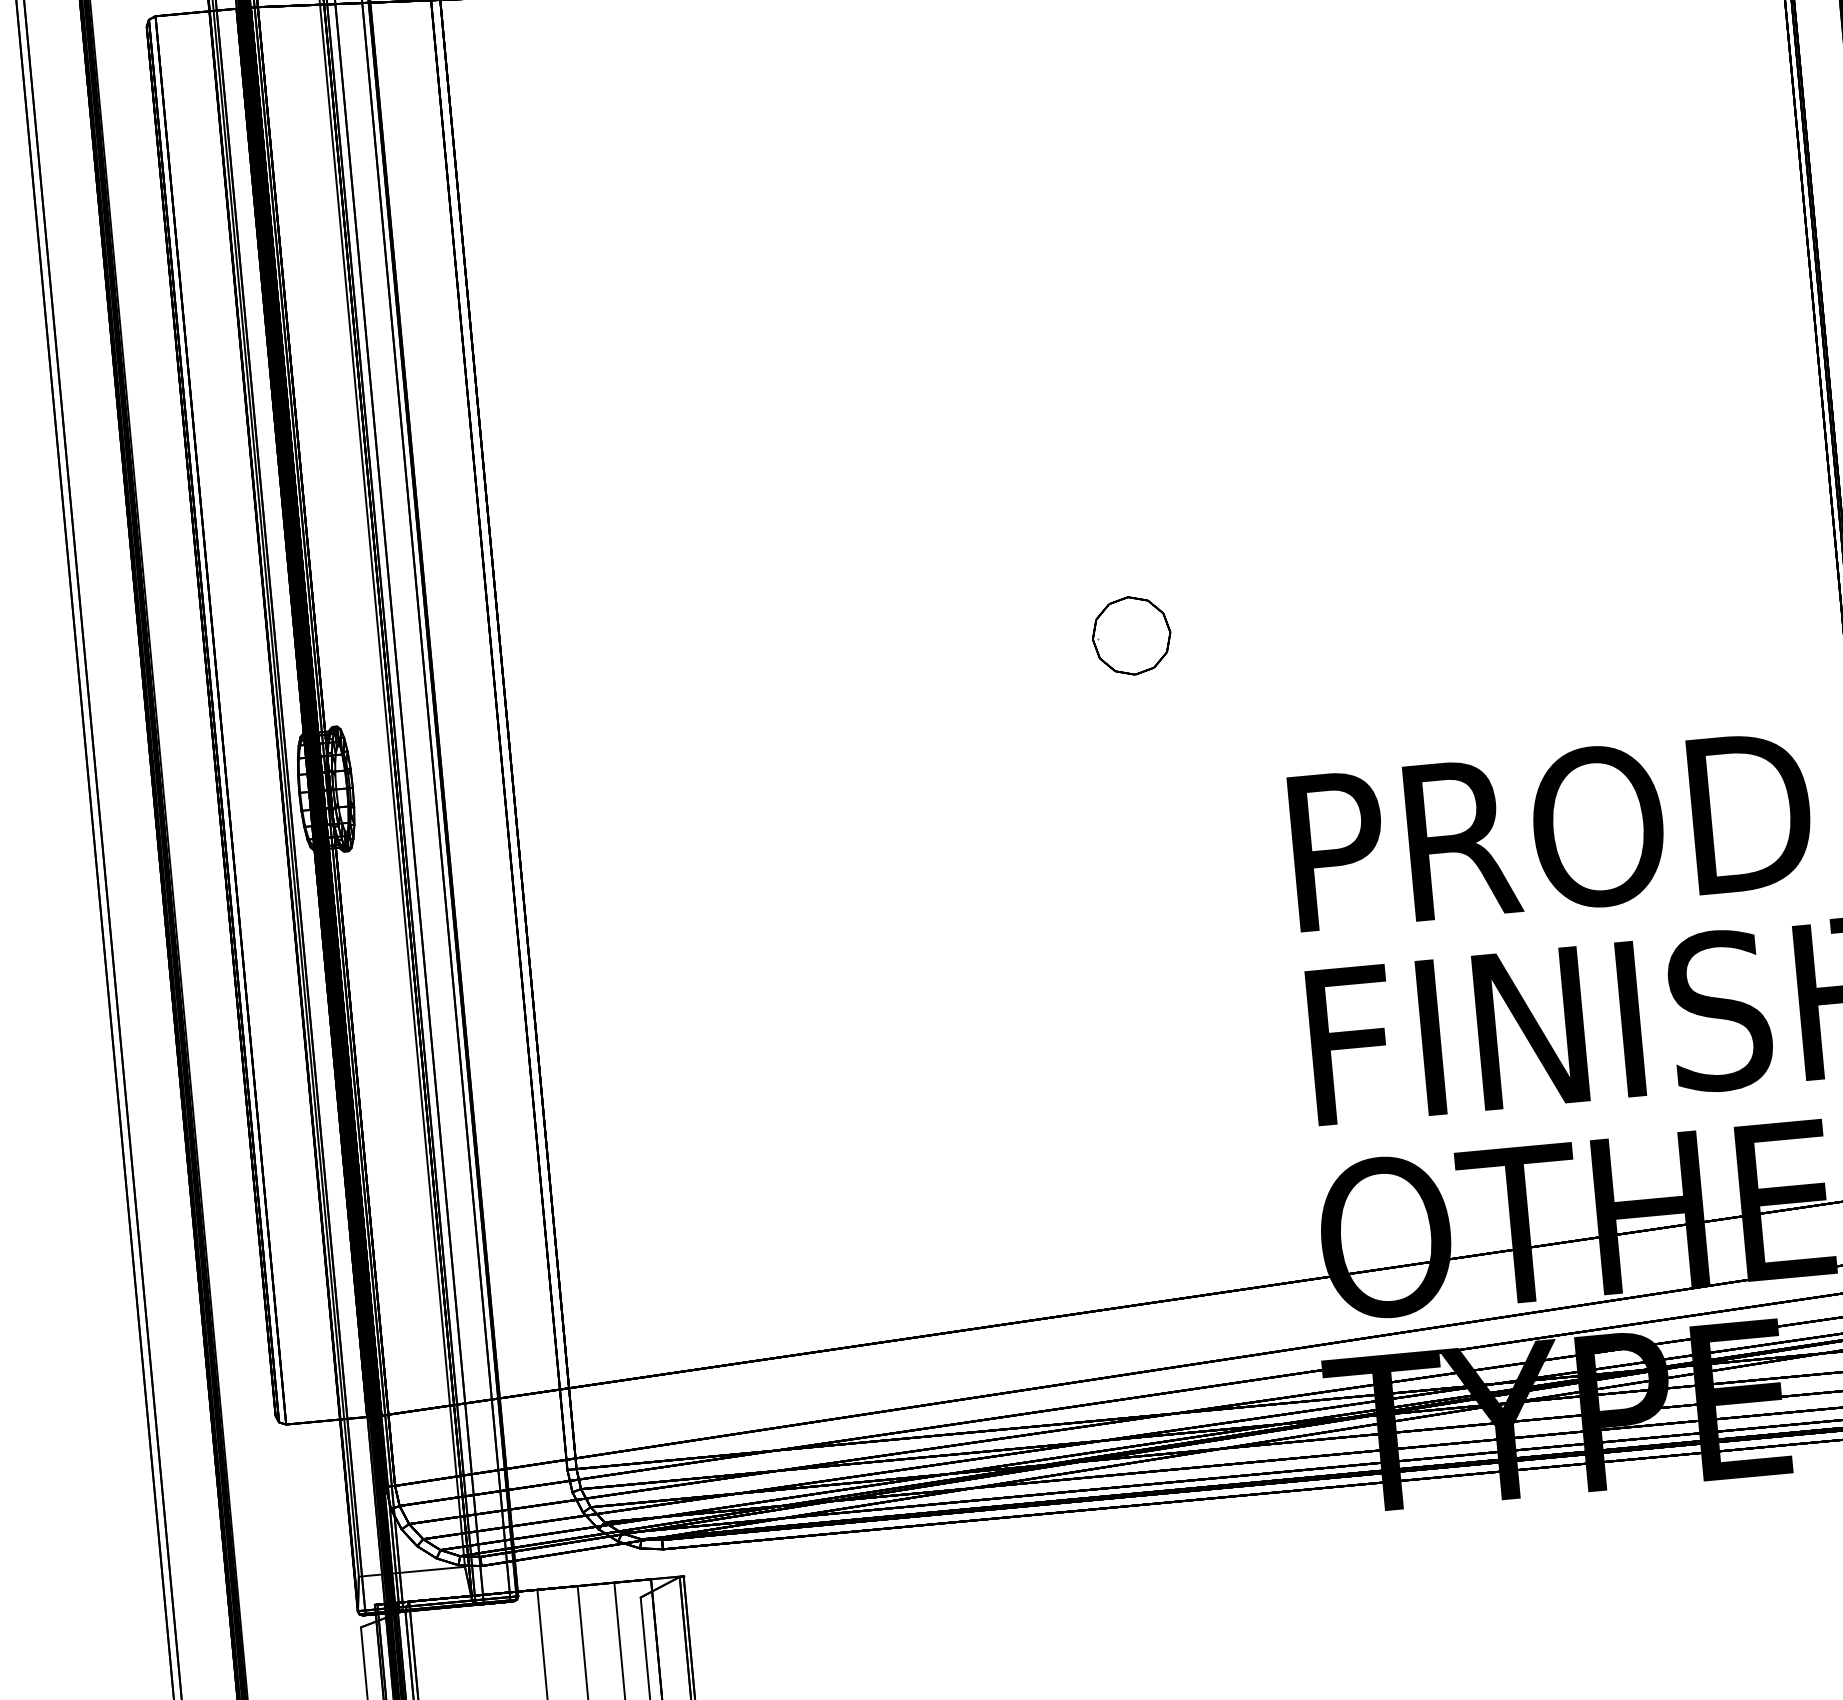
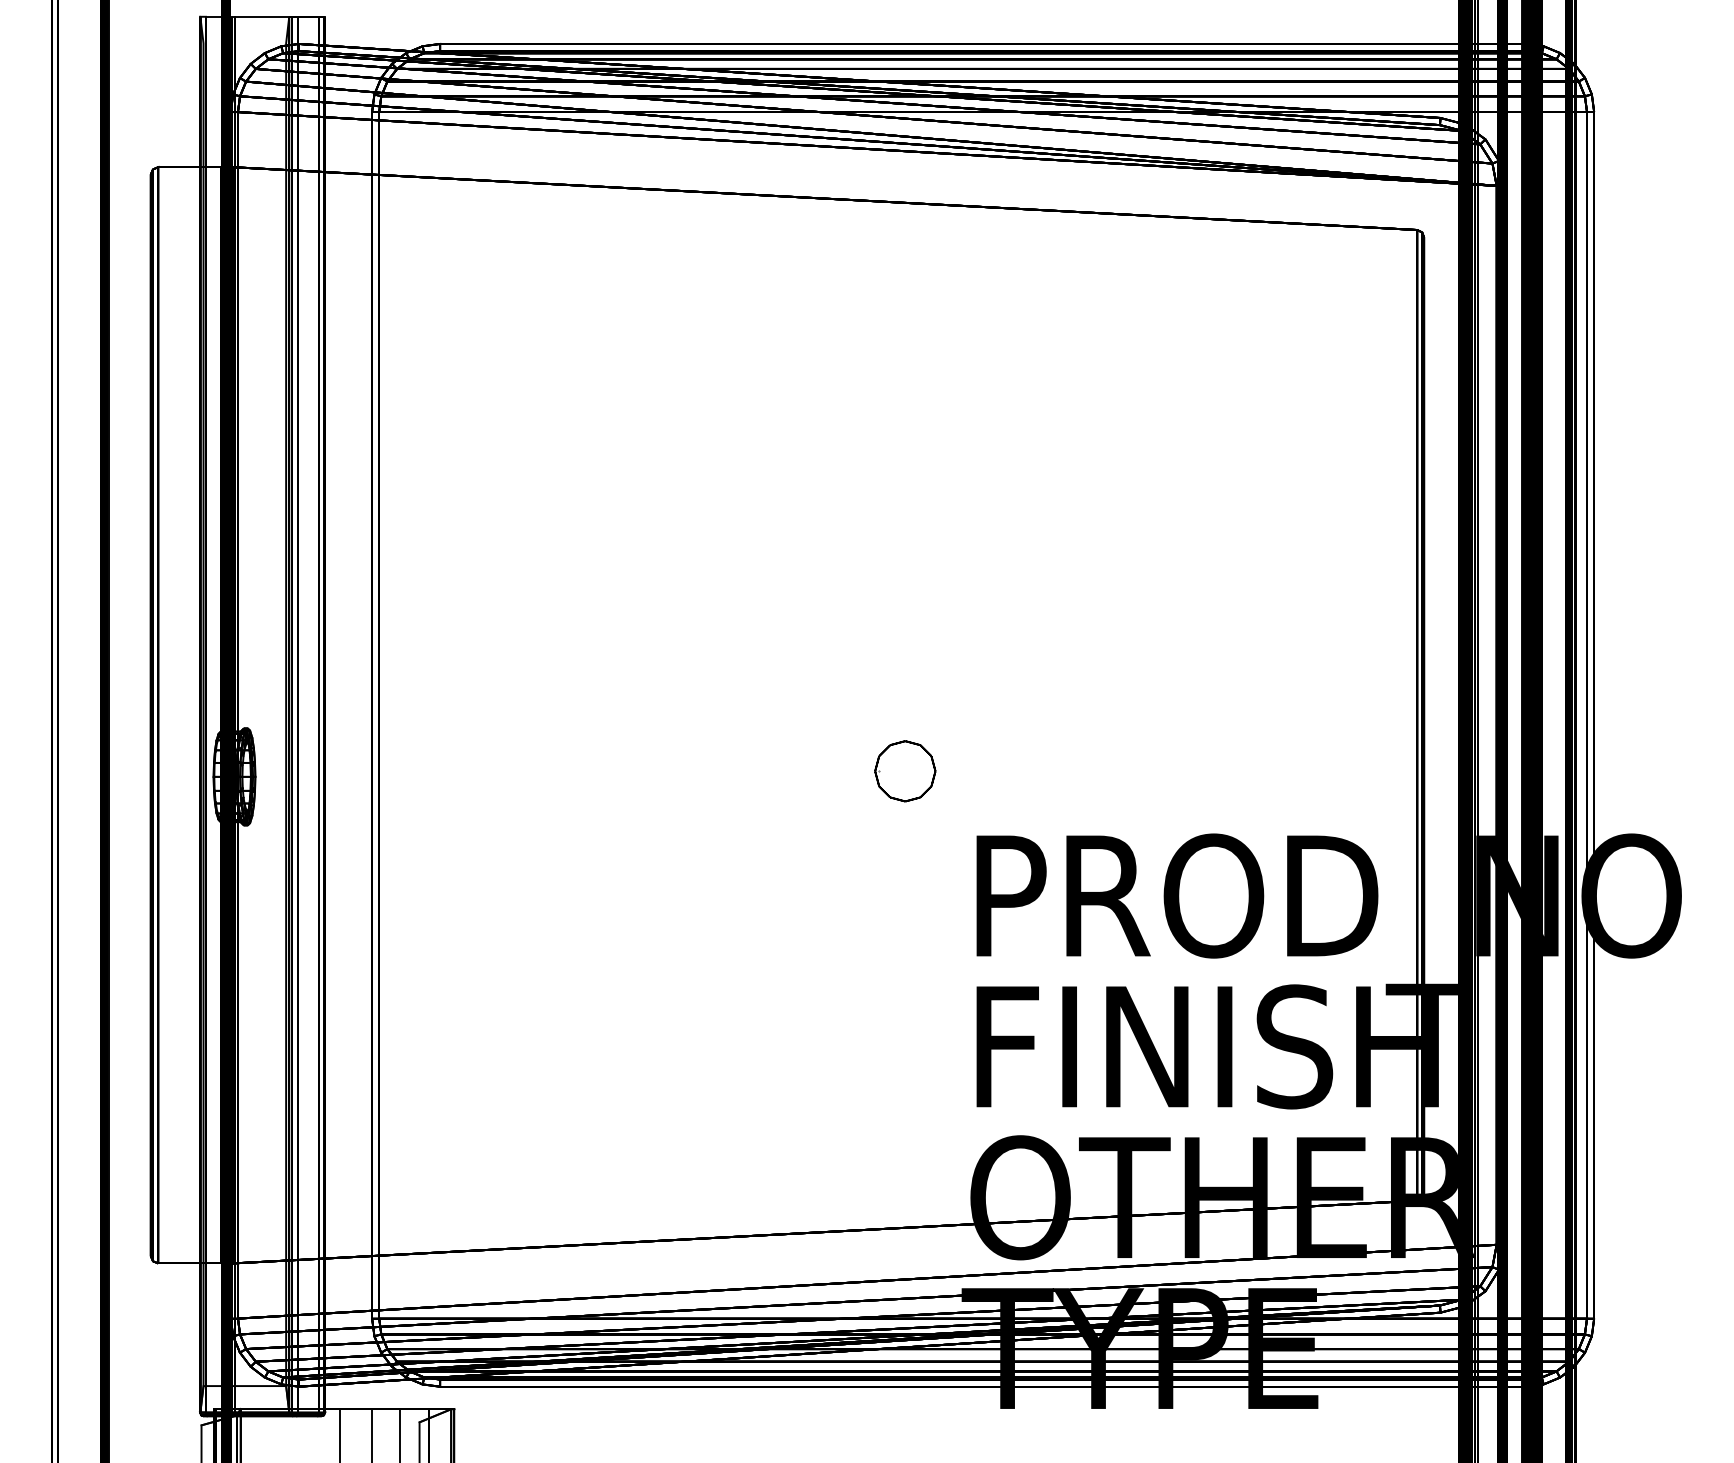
part: (1131, 636) -> (905, 771), moved

